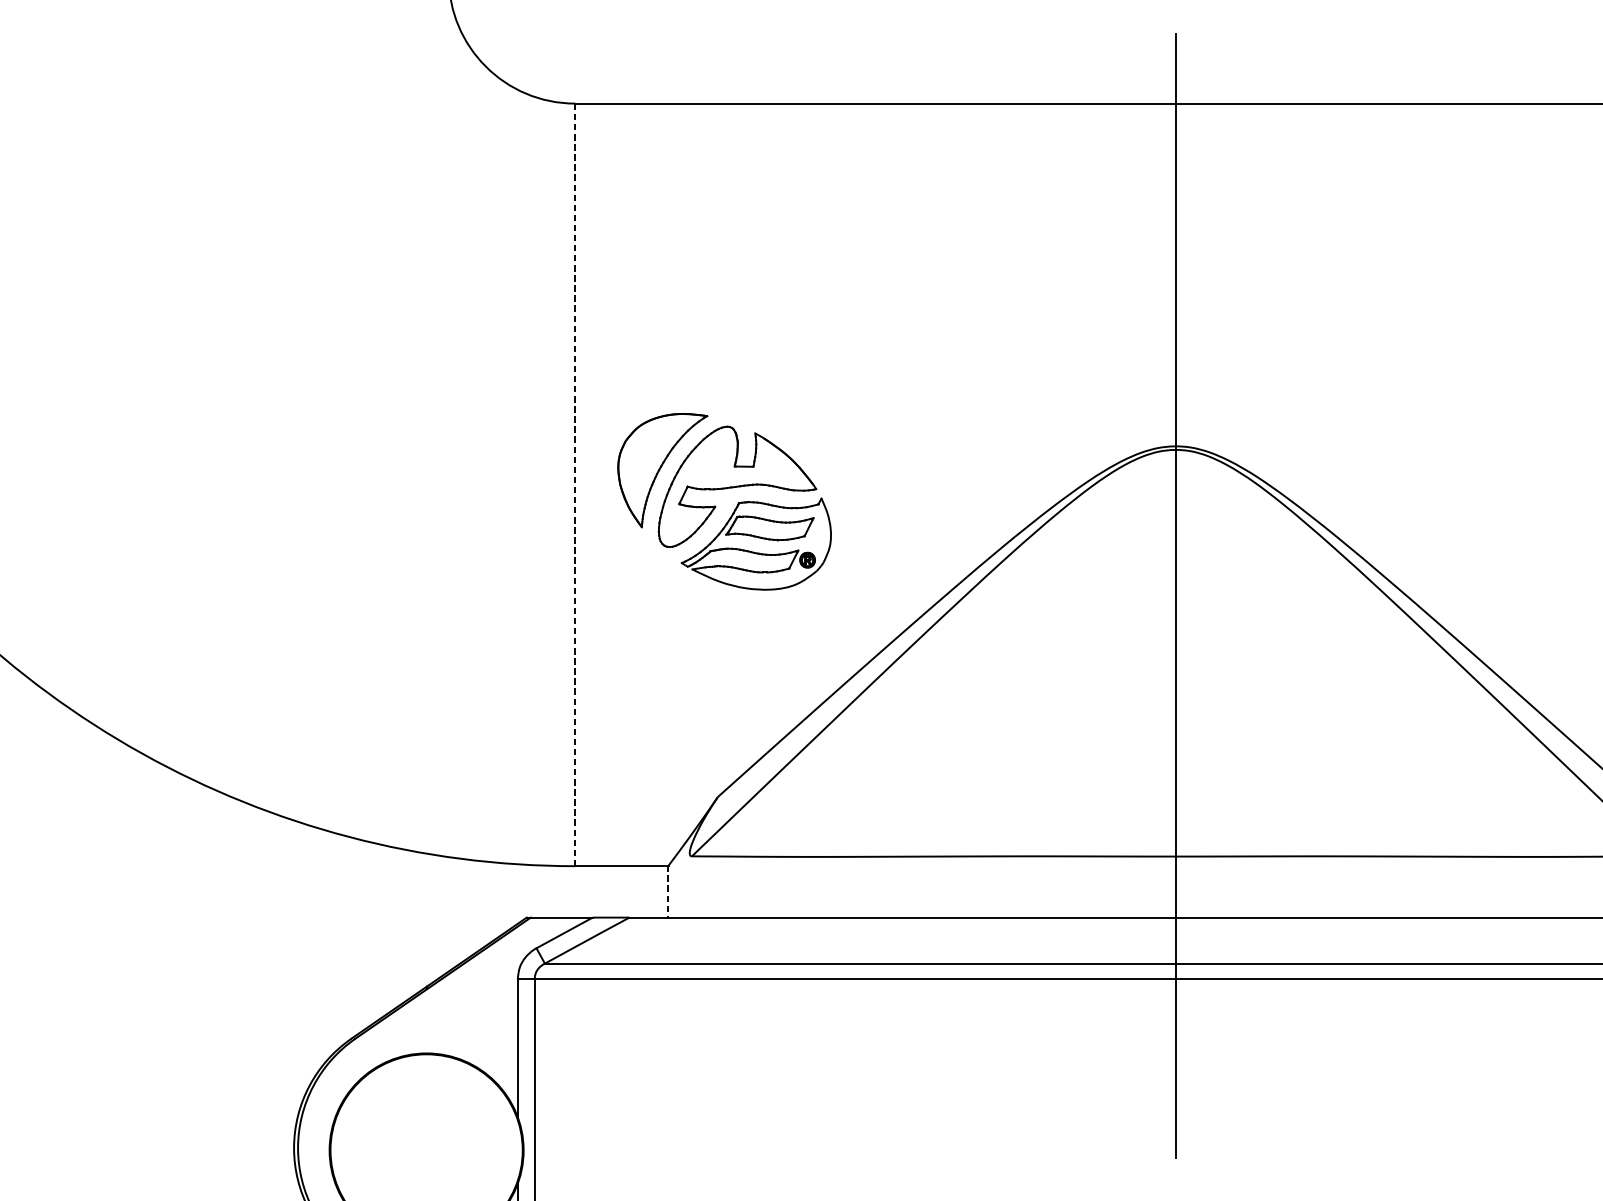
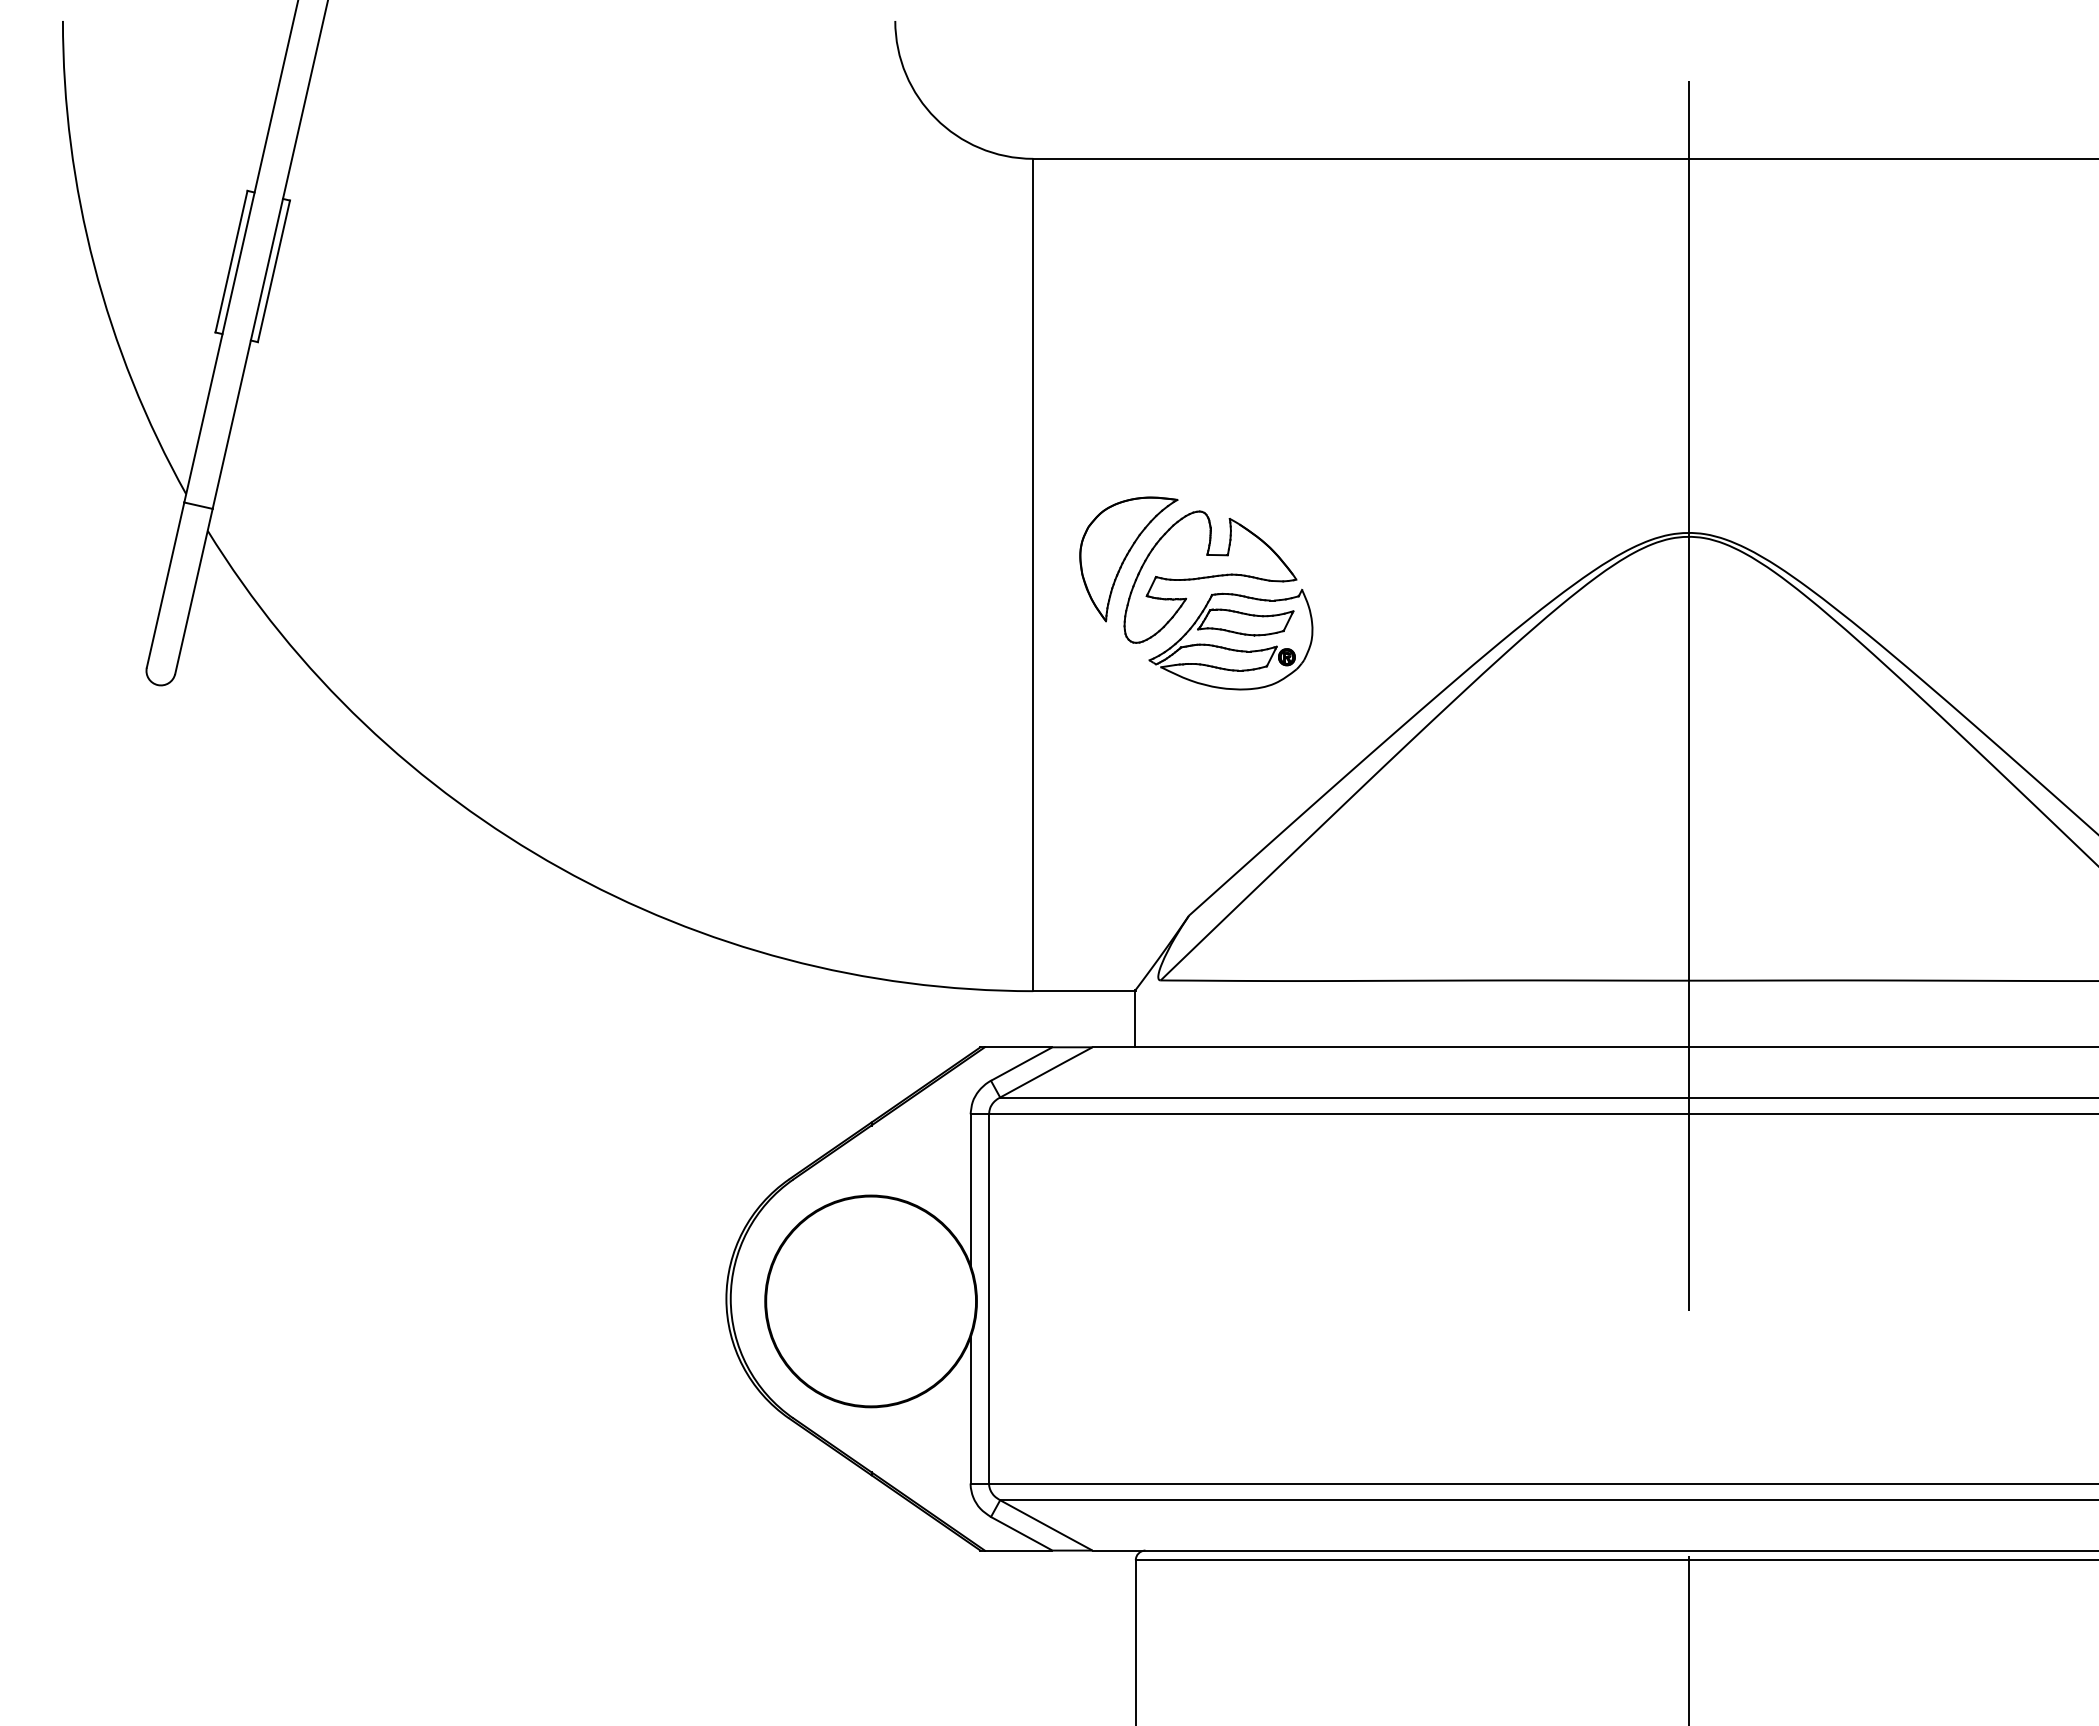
line: (575, 484) -> (1033, 574), dashed -> solid
line: (667, 891) -> (1134, 1018), dashed -> solid

